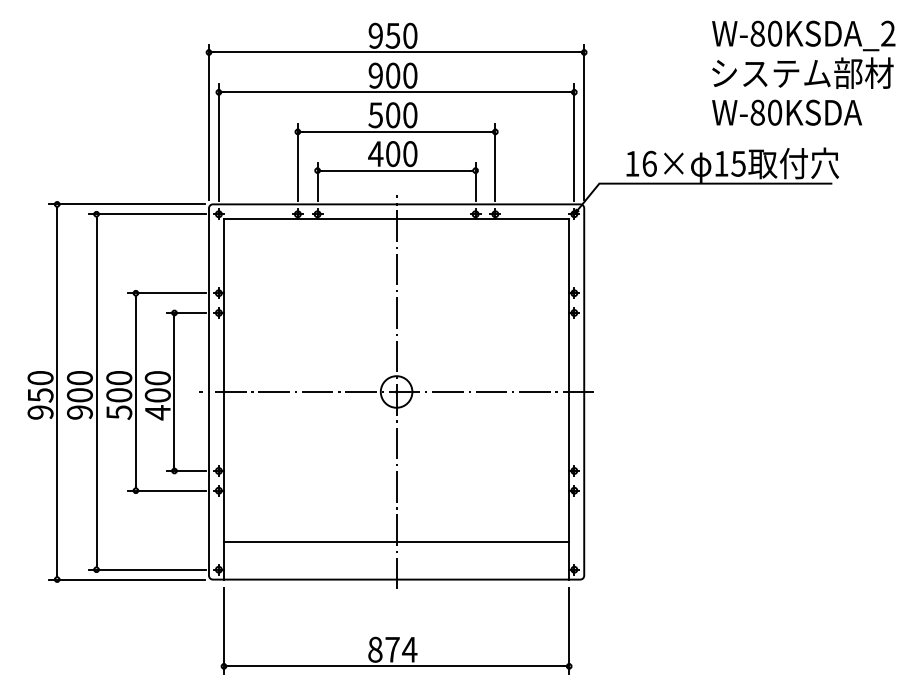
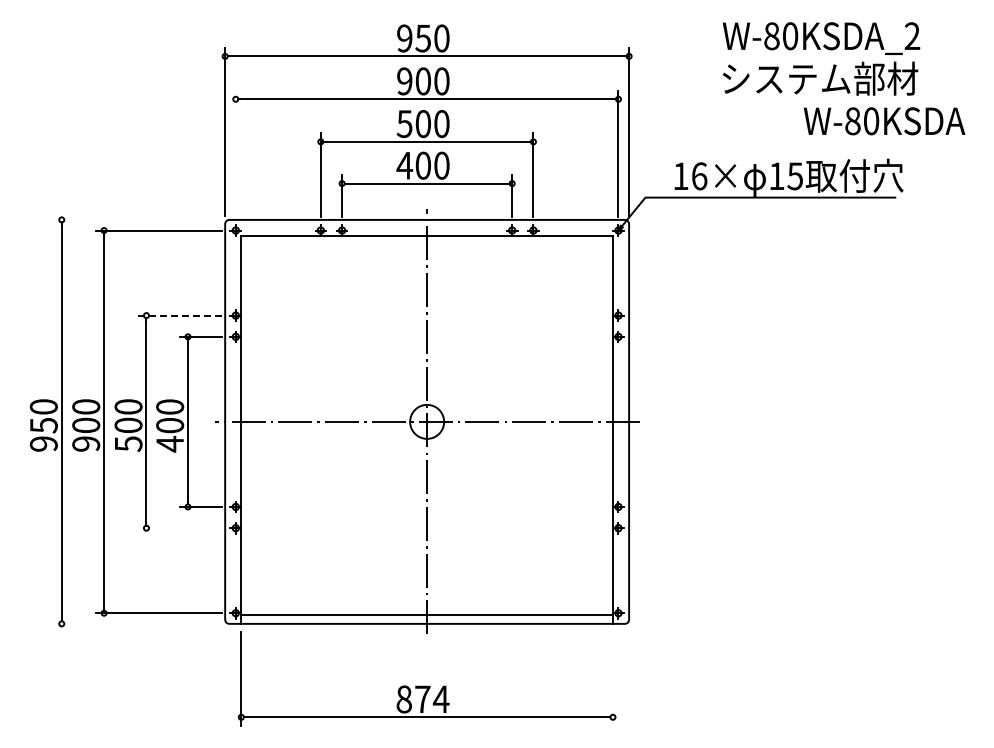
text: (803, 54) -> (821, 58), moved
text: (787, 112) -> (884, 121), moved
line: (218, 142) -> (235, 153), removed
line: (126, 203) -> (136, 219), removed
line: (166, 293) -> (179, 315), solid -> dashed
line: (166, 491) -> (179, 528), removed
line: (396, 542) -> (426, 614), moved
line: (126, 579) -> (136, 623), removed
line: (568, 630) -> (612, 678), removed

